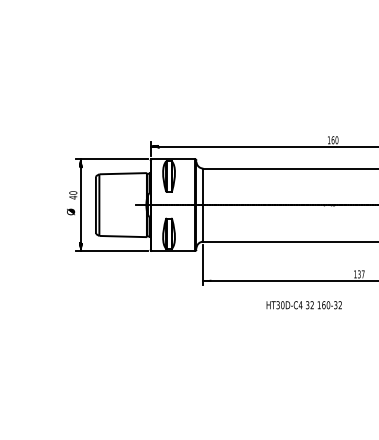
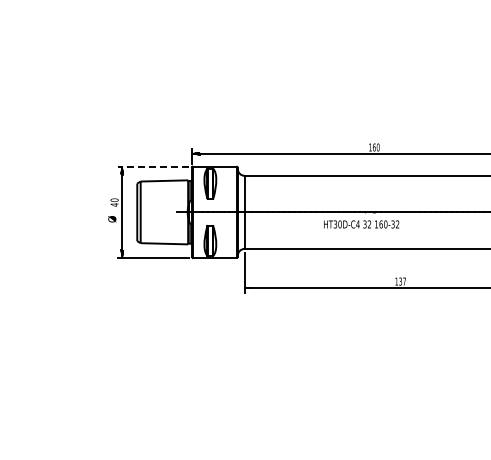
line: (112, 159) -> (153, 166), solid -> dashed
text: (304, 305) -> (361, 224), moved

